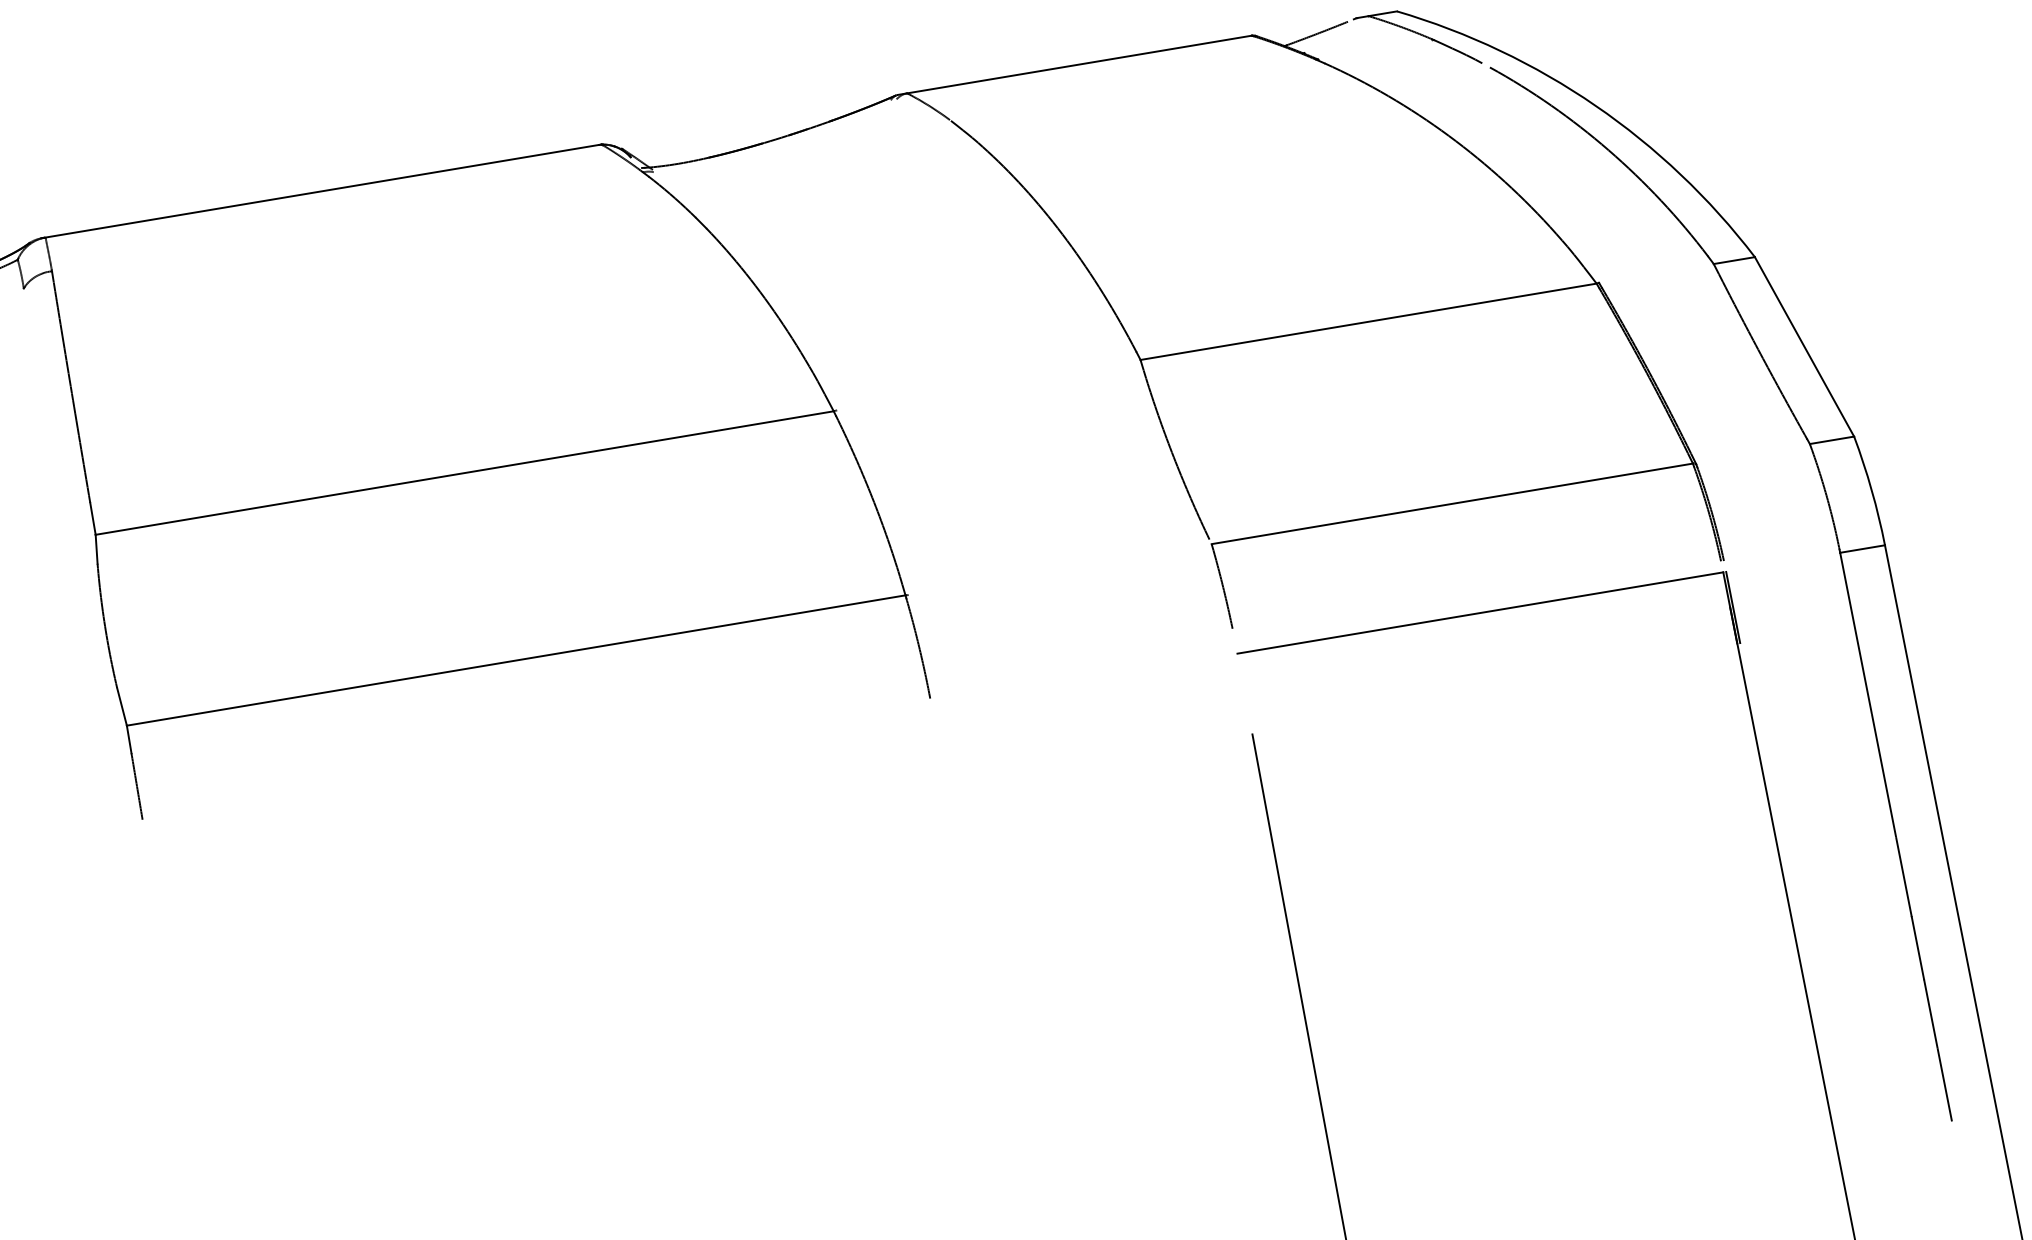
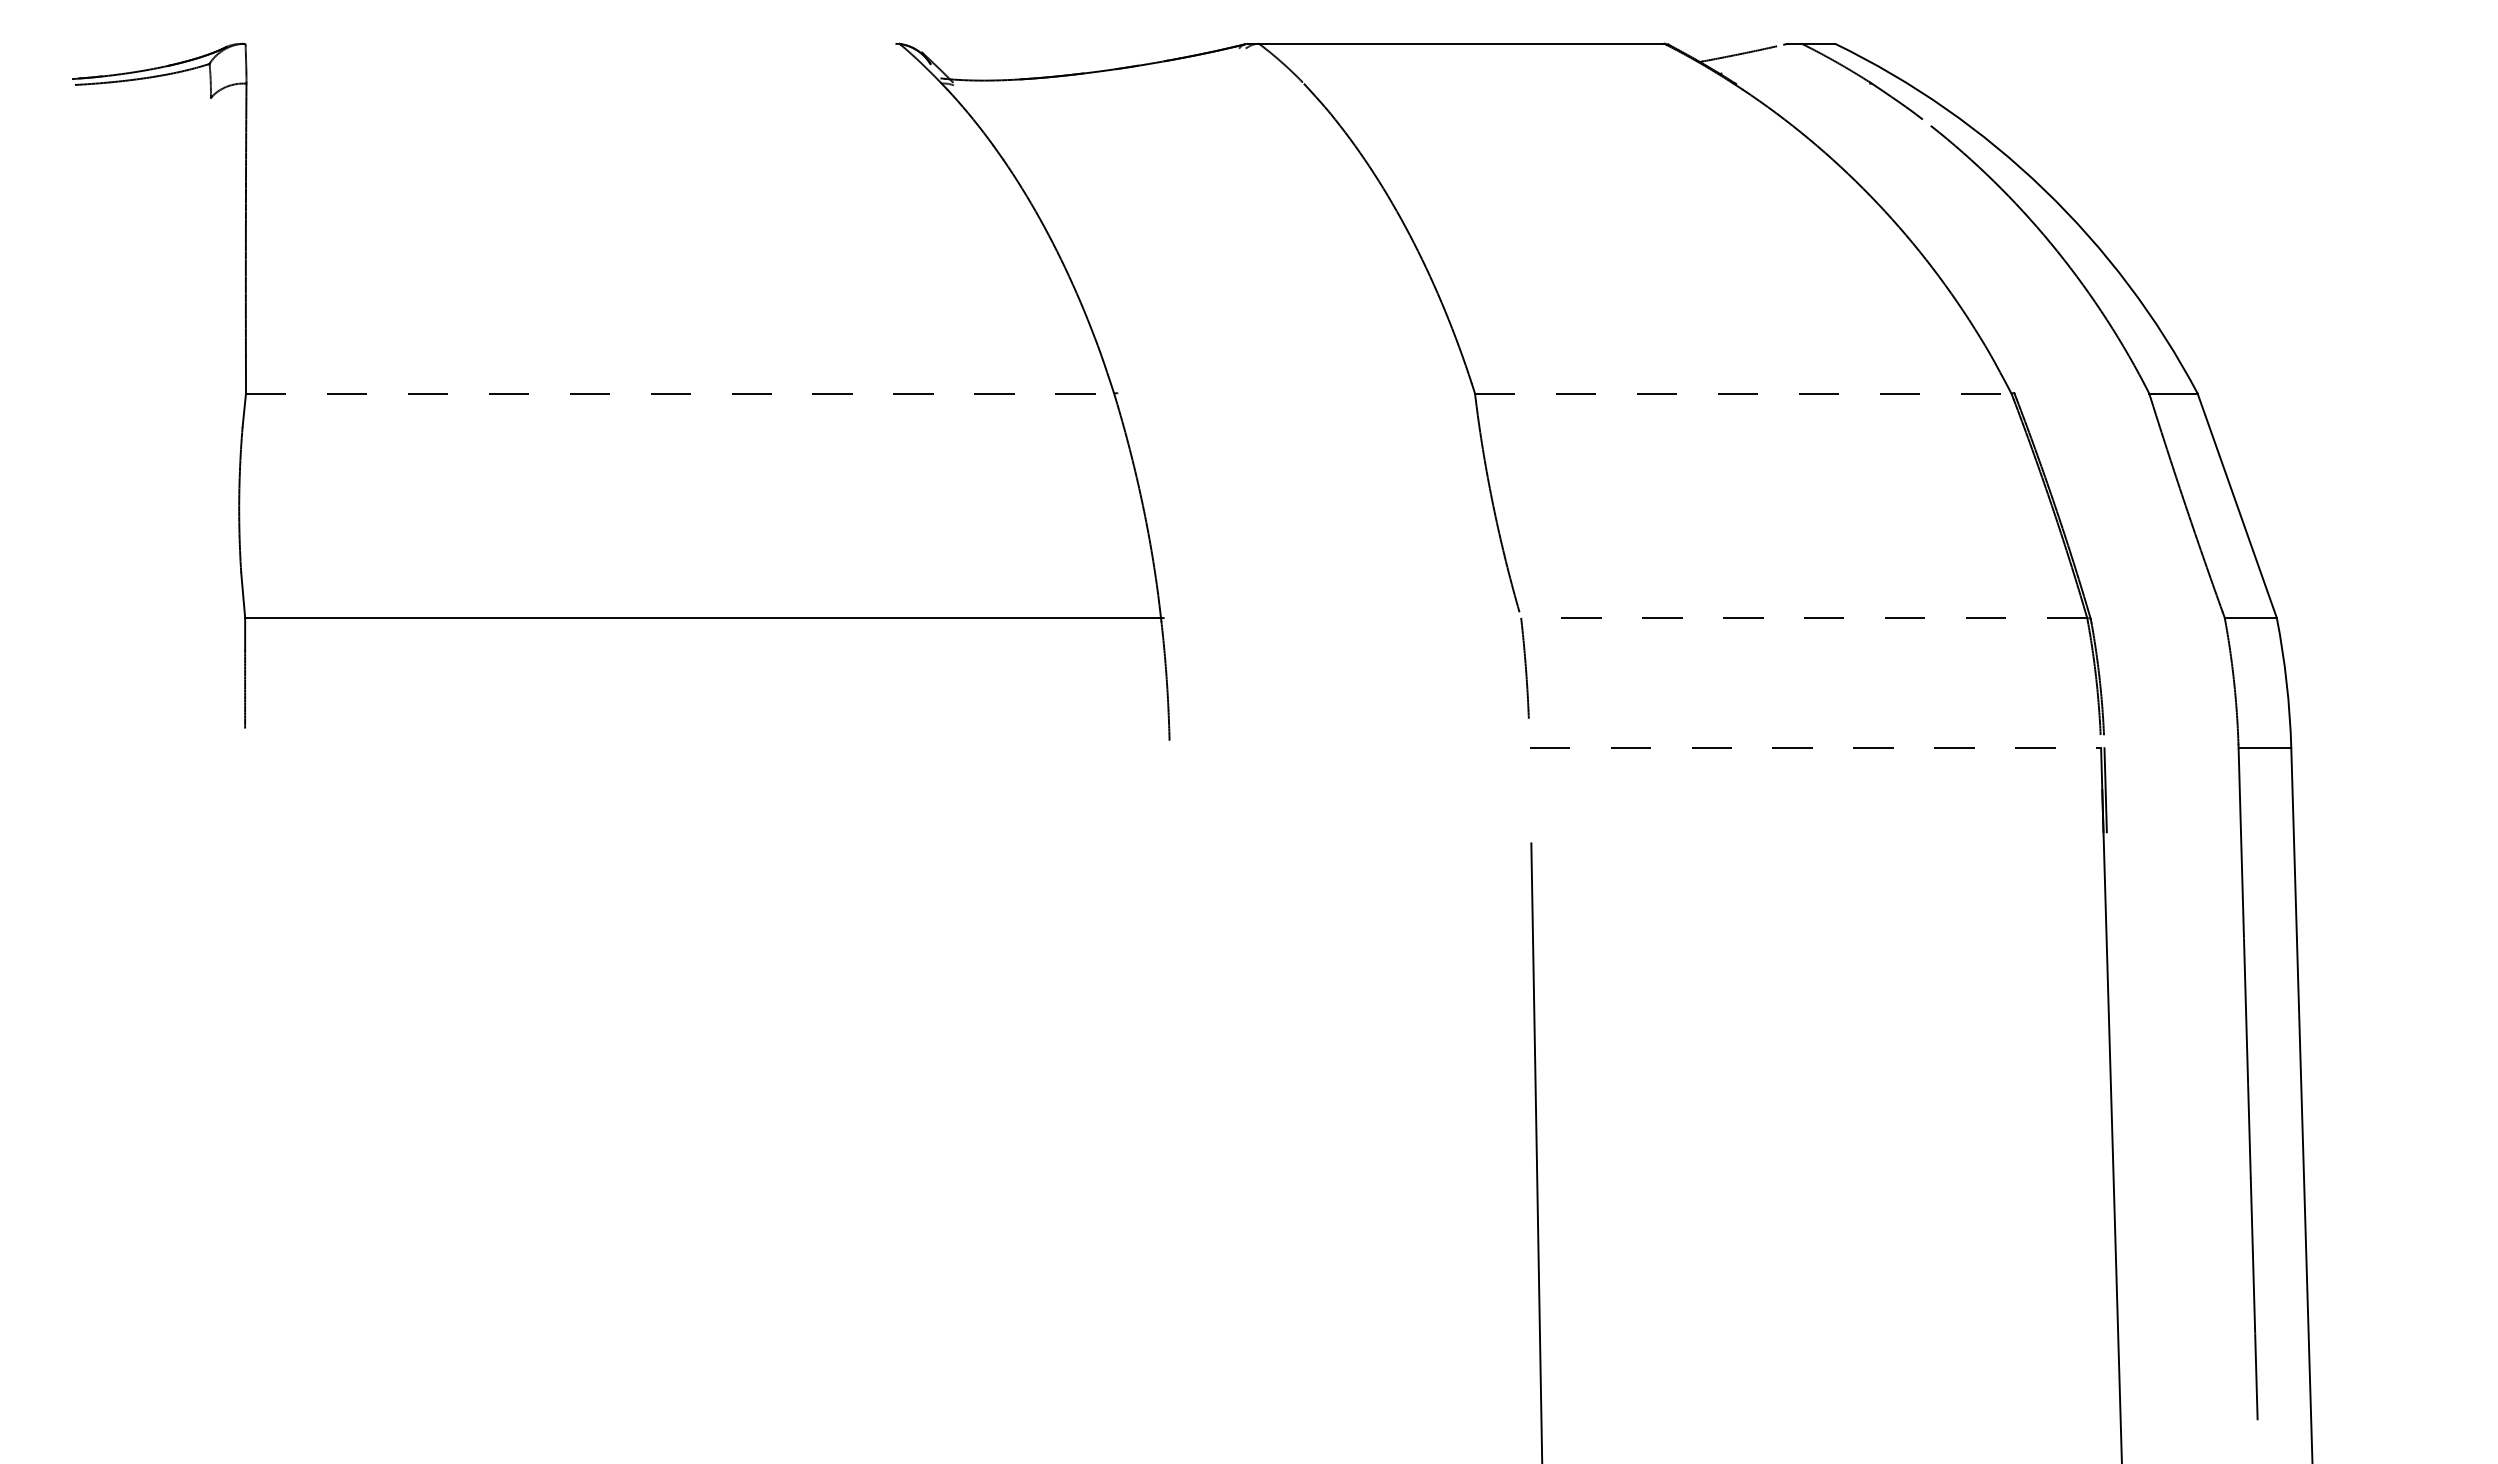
line: (322, 190) -> (571, 43), removed
line: (1368, 321) -> (1743, 393), solid -> dashed
line: (465, 472) -> (680, 393), solid -> dashed
line: (1451, 503) -> (1803, 617), solid -> dashed
line: (1480, 613) -> (1815, 748), solid -> dashed

